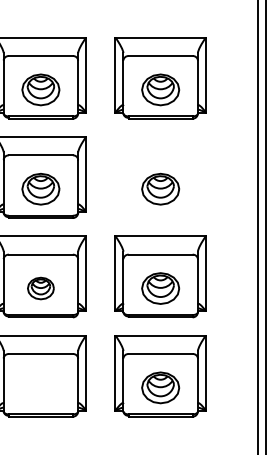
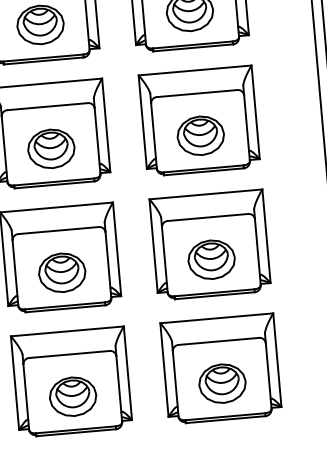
part: (160, 177) -> (199, 121), added
part: (40, 288) -> (61, 272), size x1.43
part: (40, 387) -> (72, 396), added

